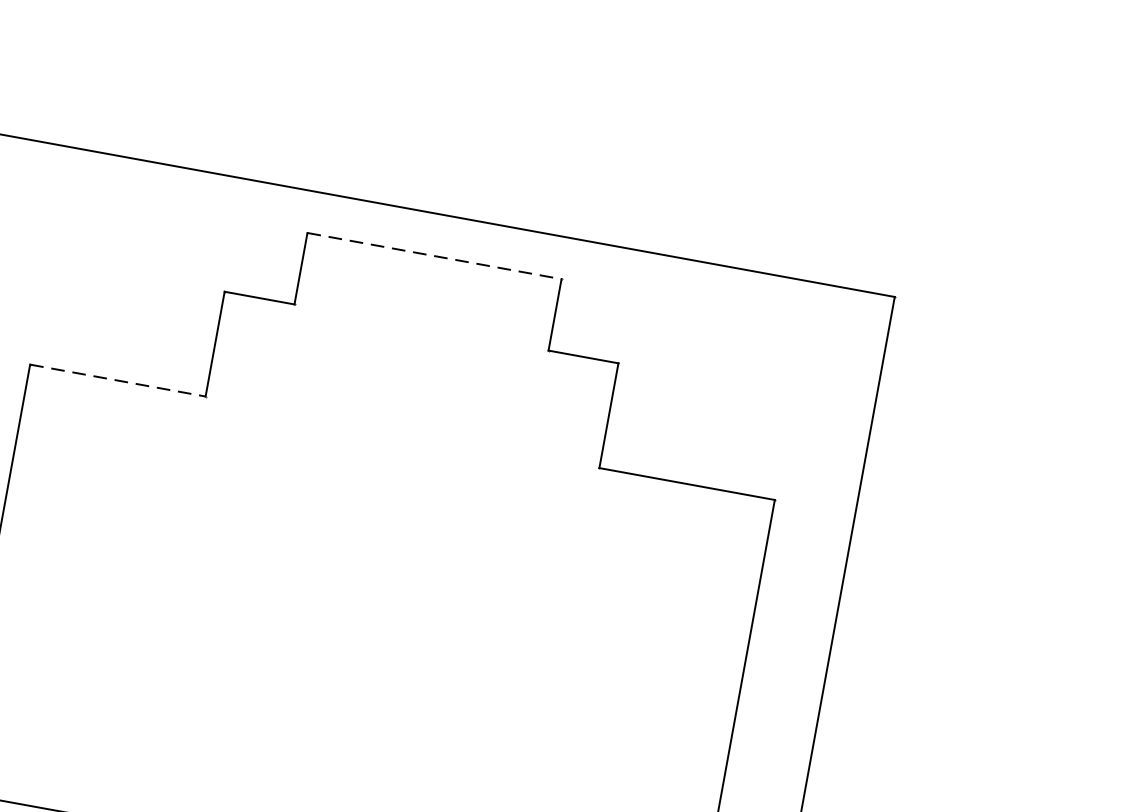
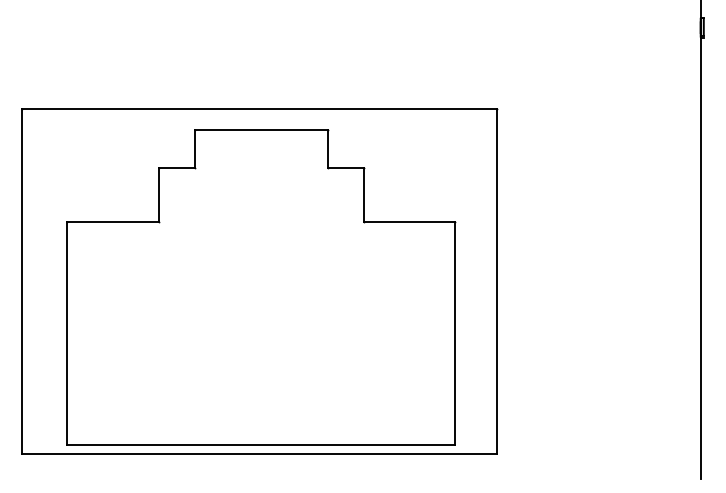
line: (434, 256) -> (261, 130), dashed -> solid
line: (118, 381) -> (113, 222), dashed -> solid

